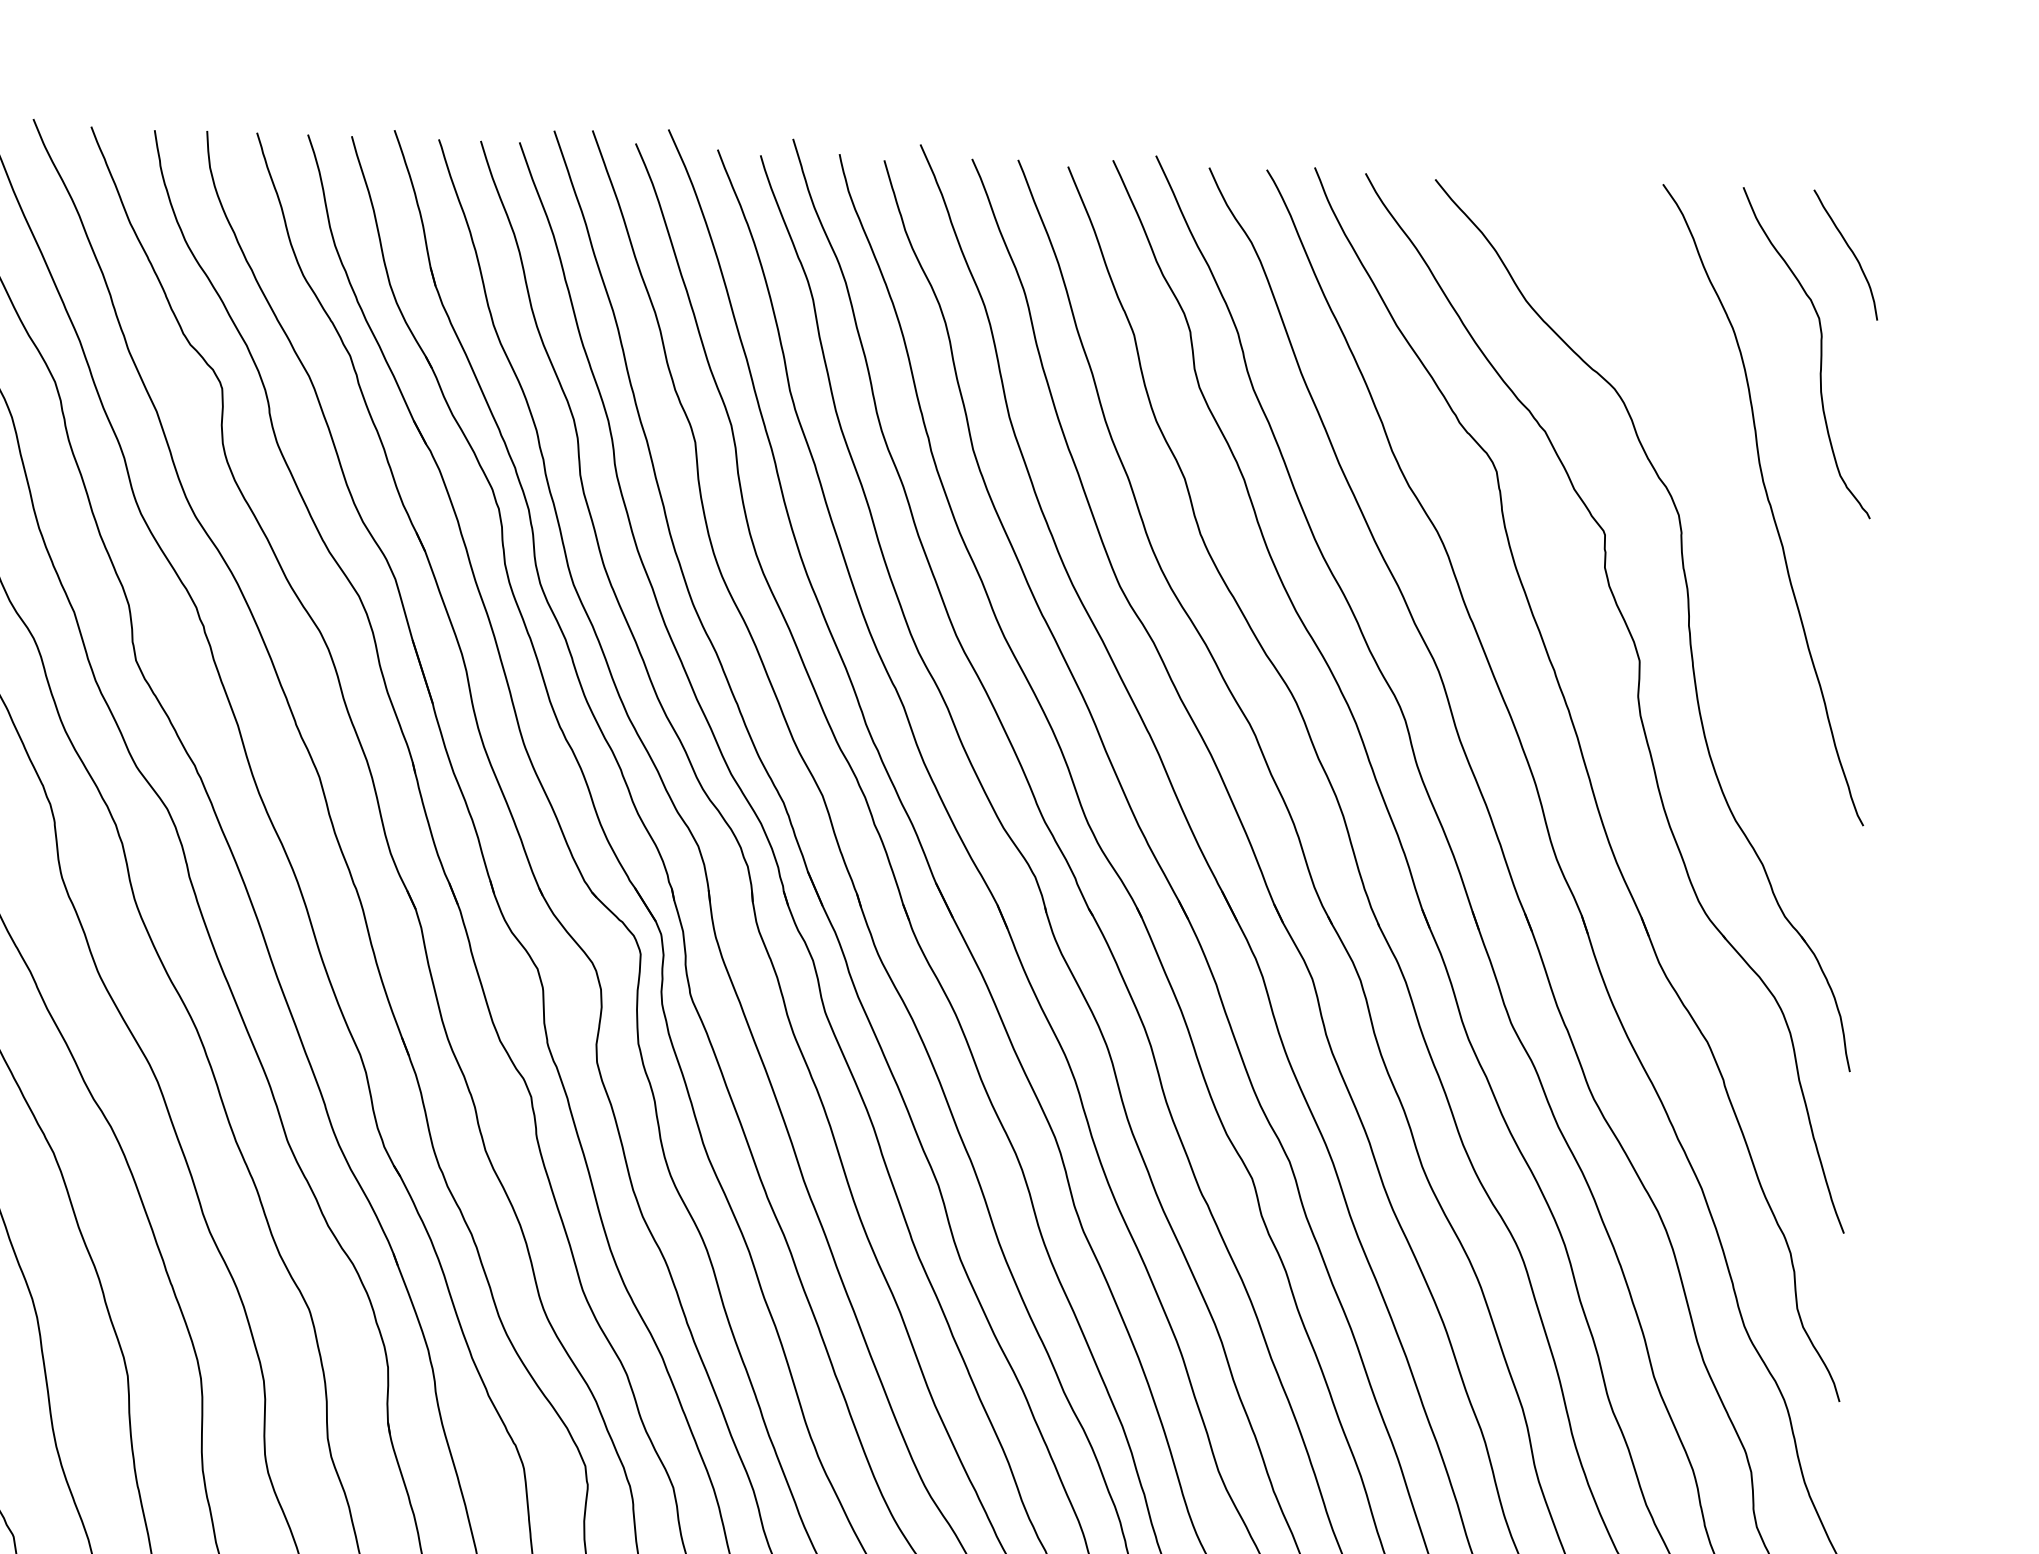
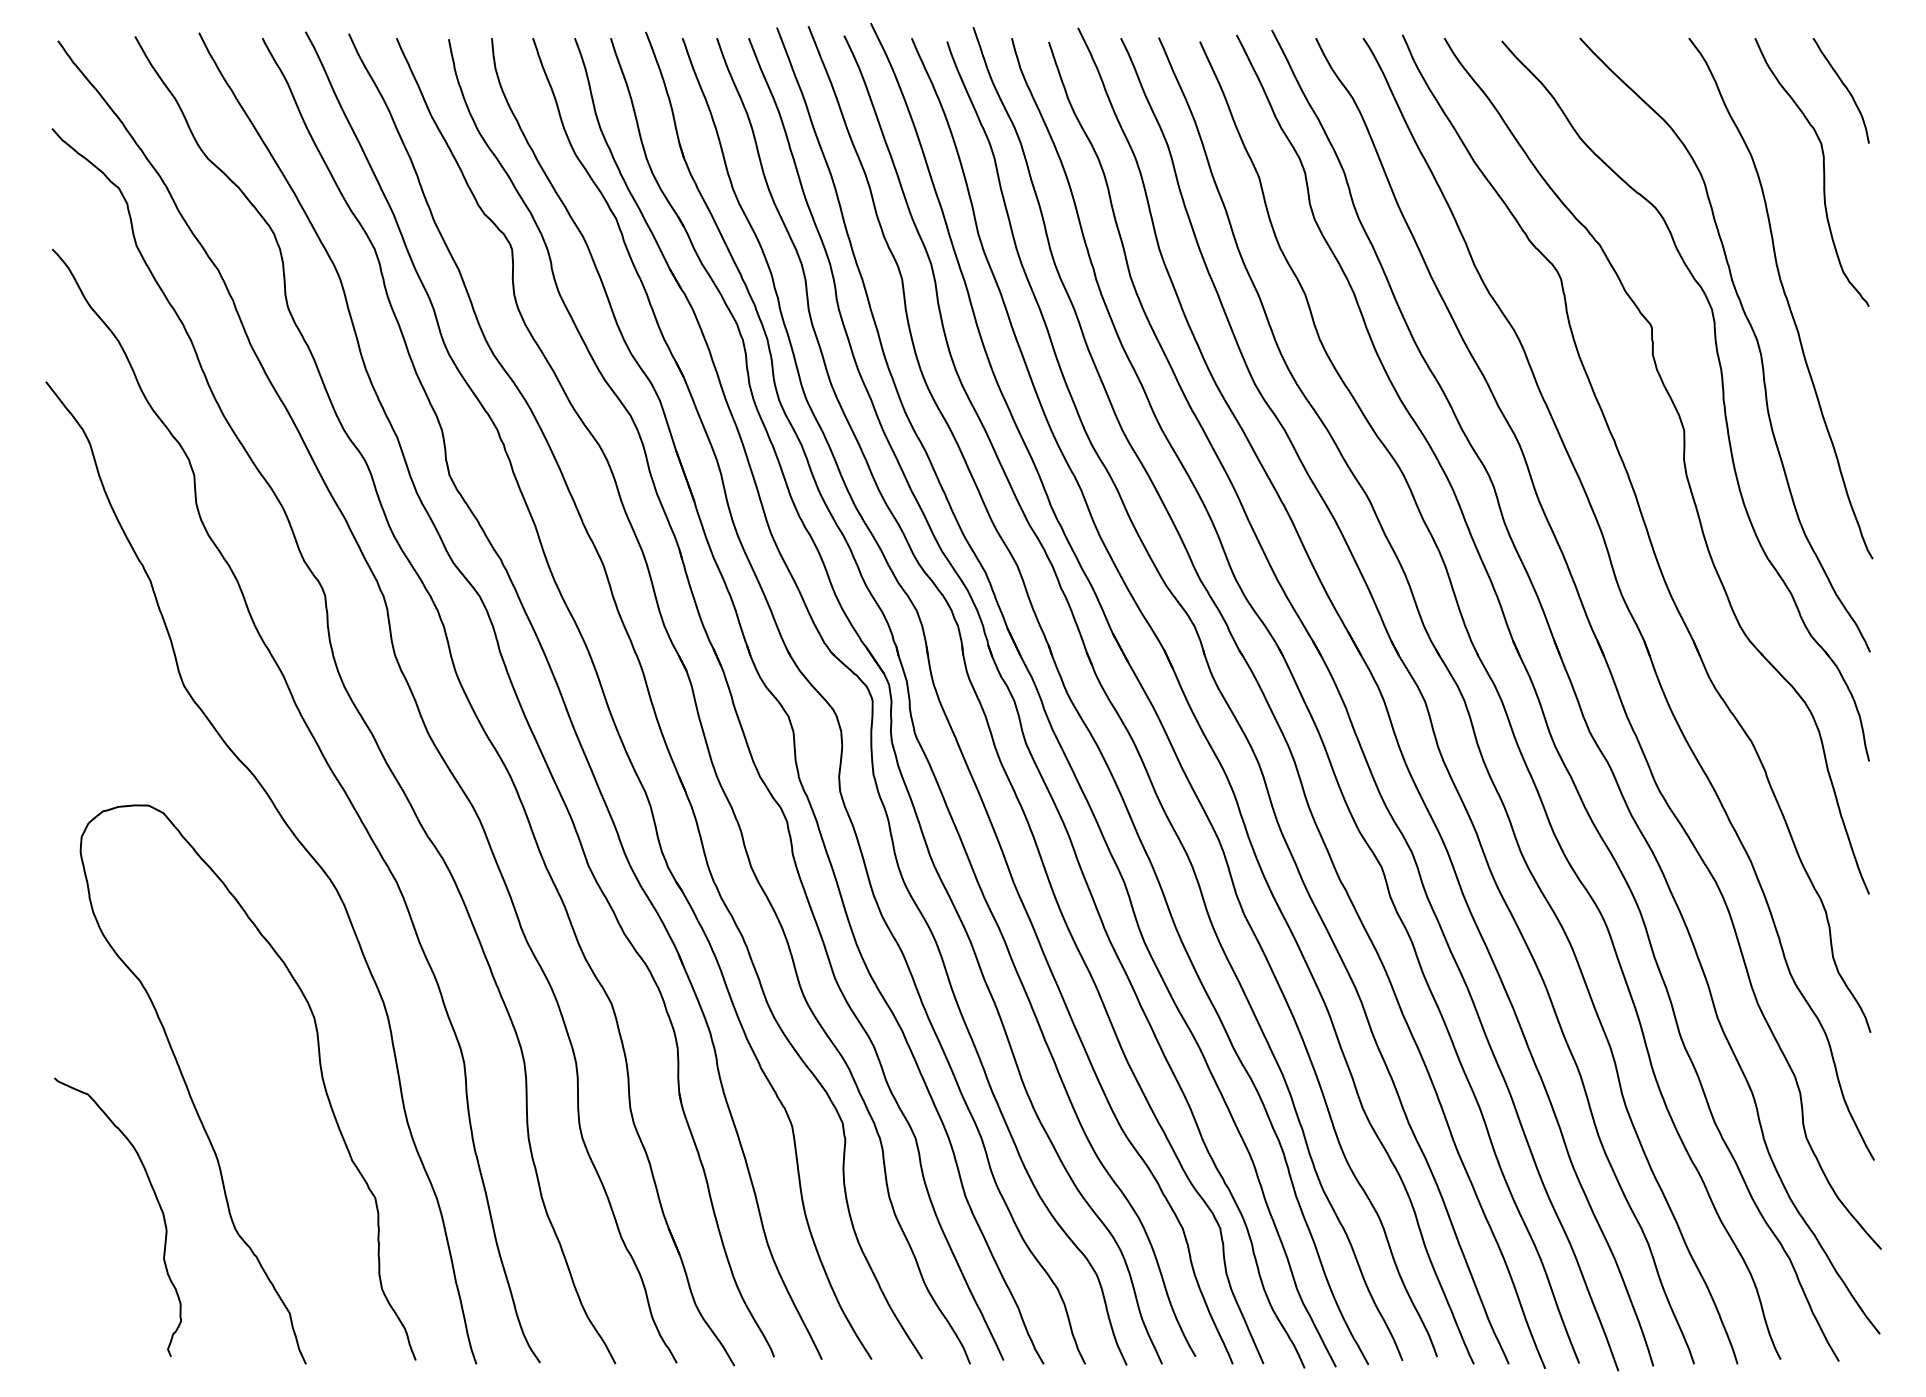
curve: (1727, 545) -> (1752, 332), added

